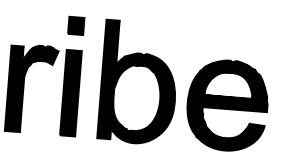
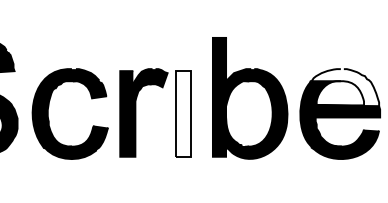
part: (76, 25) -> (183, 46), removed
fill: (234, 79) -> (345, 87), removed
fill: (70, 92) -> (182, 113), removed

